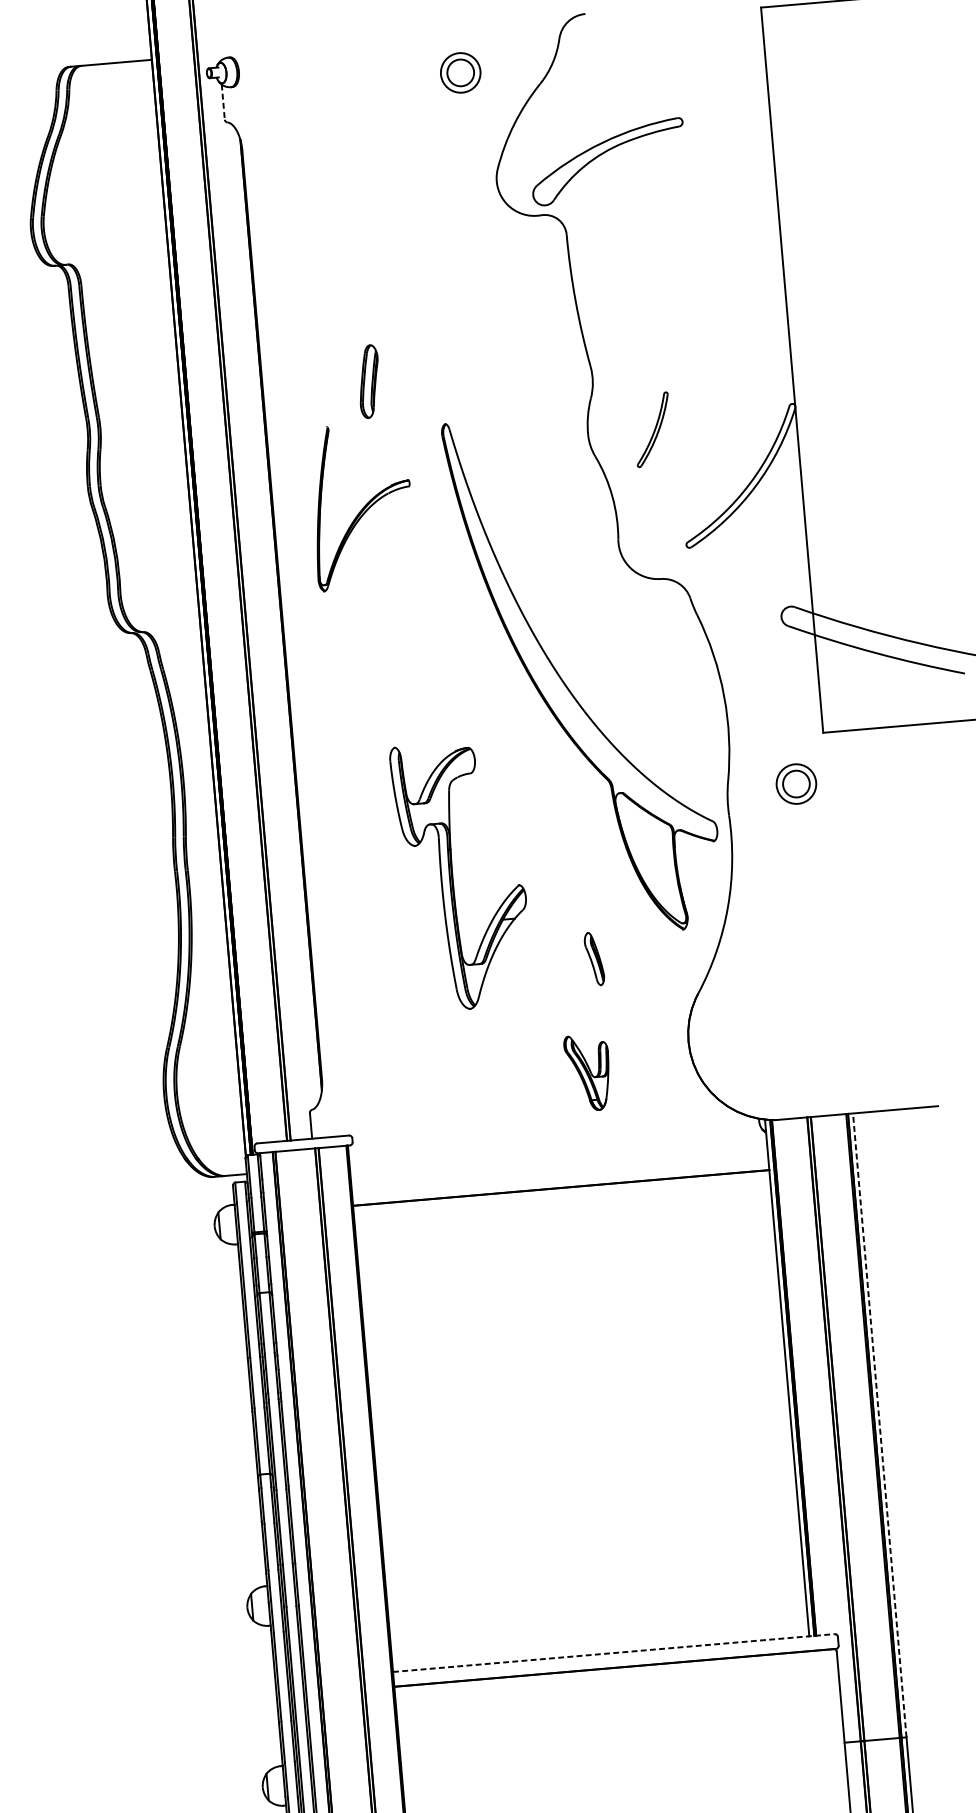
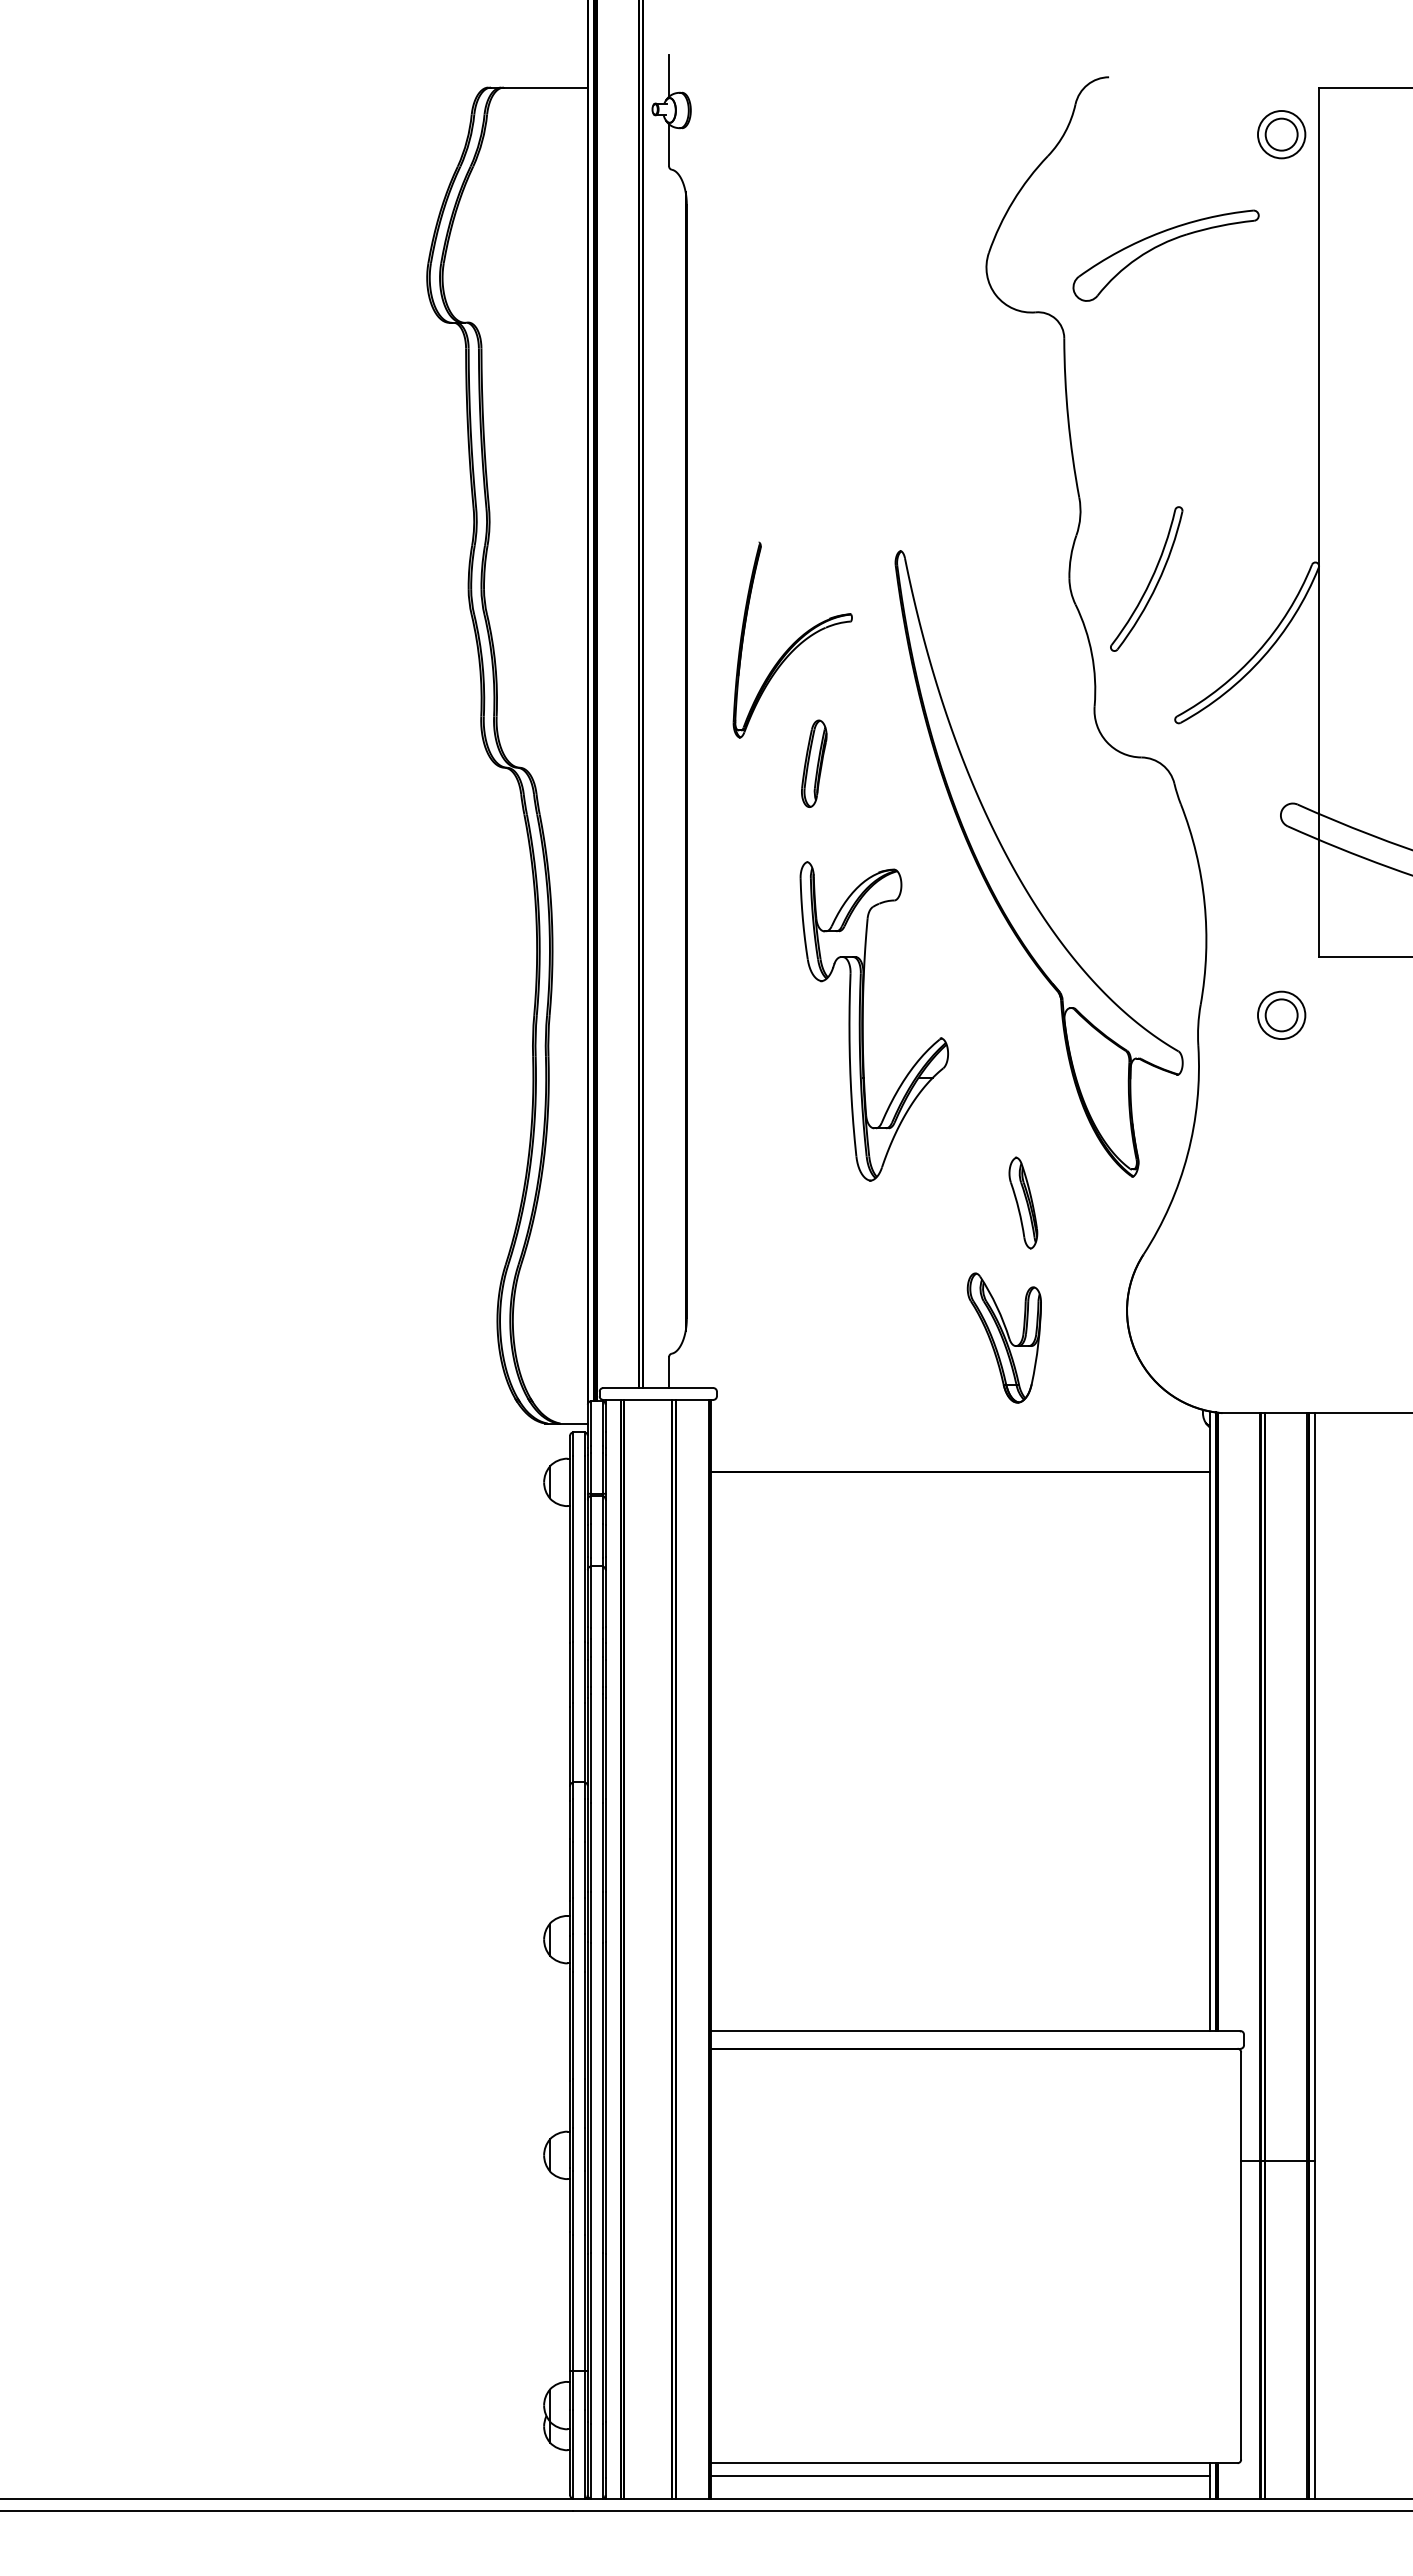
line: (218, 43) -> (669, 75), added
part: (460, 72) -> (1281, 134), moved
line: (223, 102) -> (669, 145), dashed -> solid
part: (603, 153) -> (1161, 245), moved
part: (369, 381) -> (814, 763), moved
part: (652, 429) -> (1146, 578), size x1.67
part: (453, 876) -> (863, 1021), moved
part: (594, 958) -> (1023, 1202), size x1.43
part: (587, 1072) -> (1003, 1337), size x1.43
line: (879, 1424) -> (1315, 1786), dashed -> solid
line: (613, 1653) -> (975, 2031), dashed -> solid

